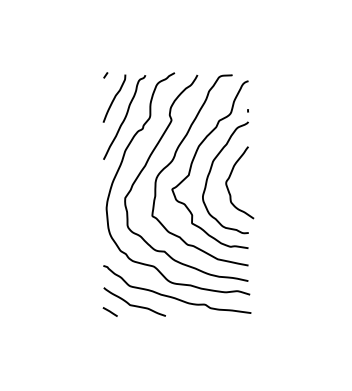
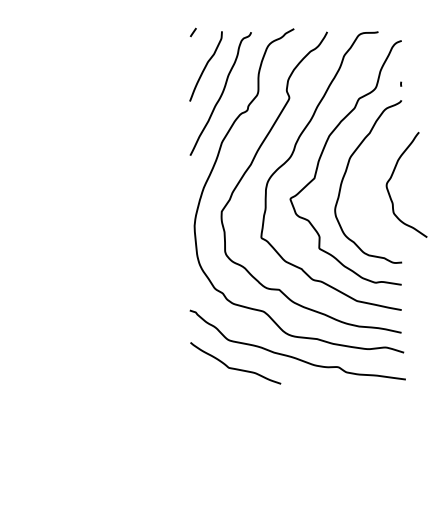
curve: (230, 177) -> (392, 177), moved
line: (109, 311) -> (198, 377), removed

